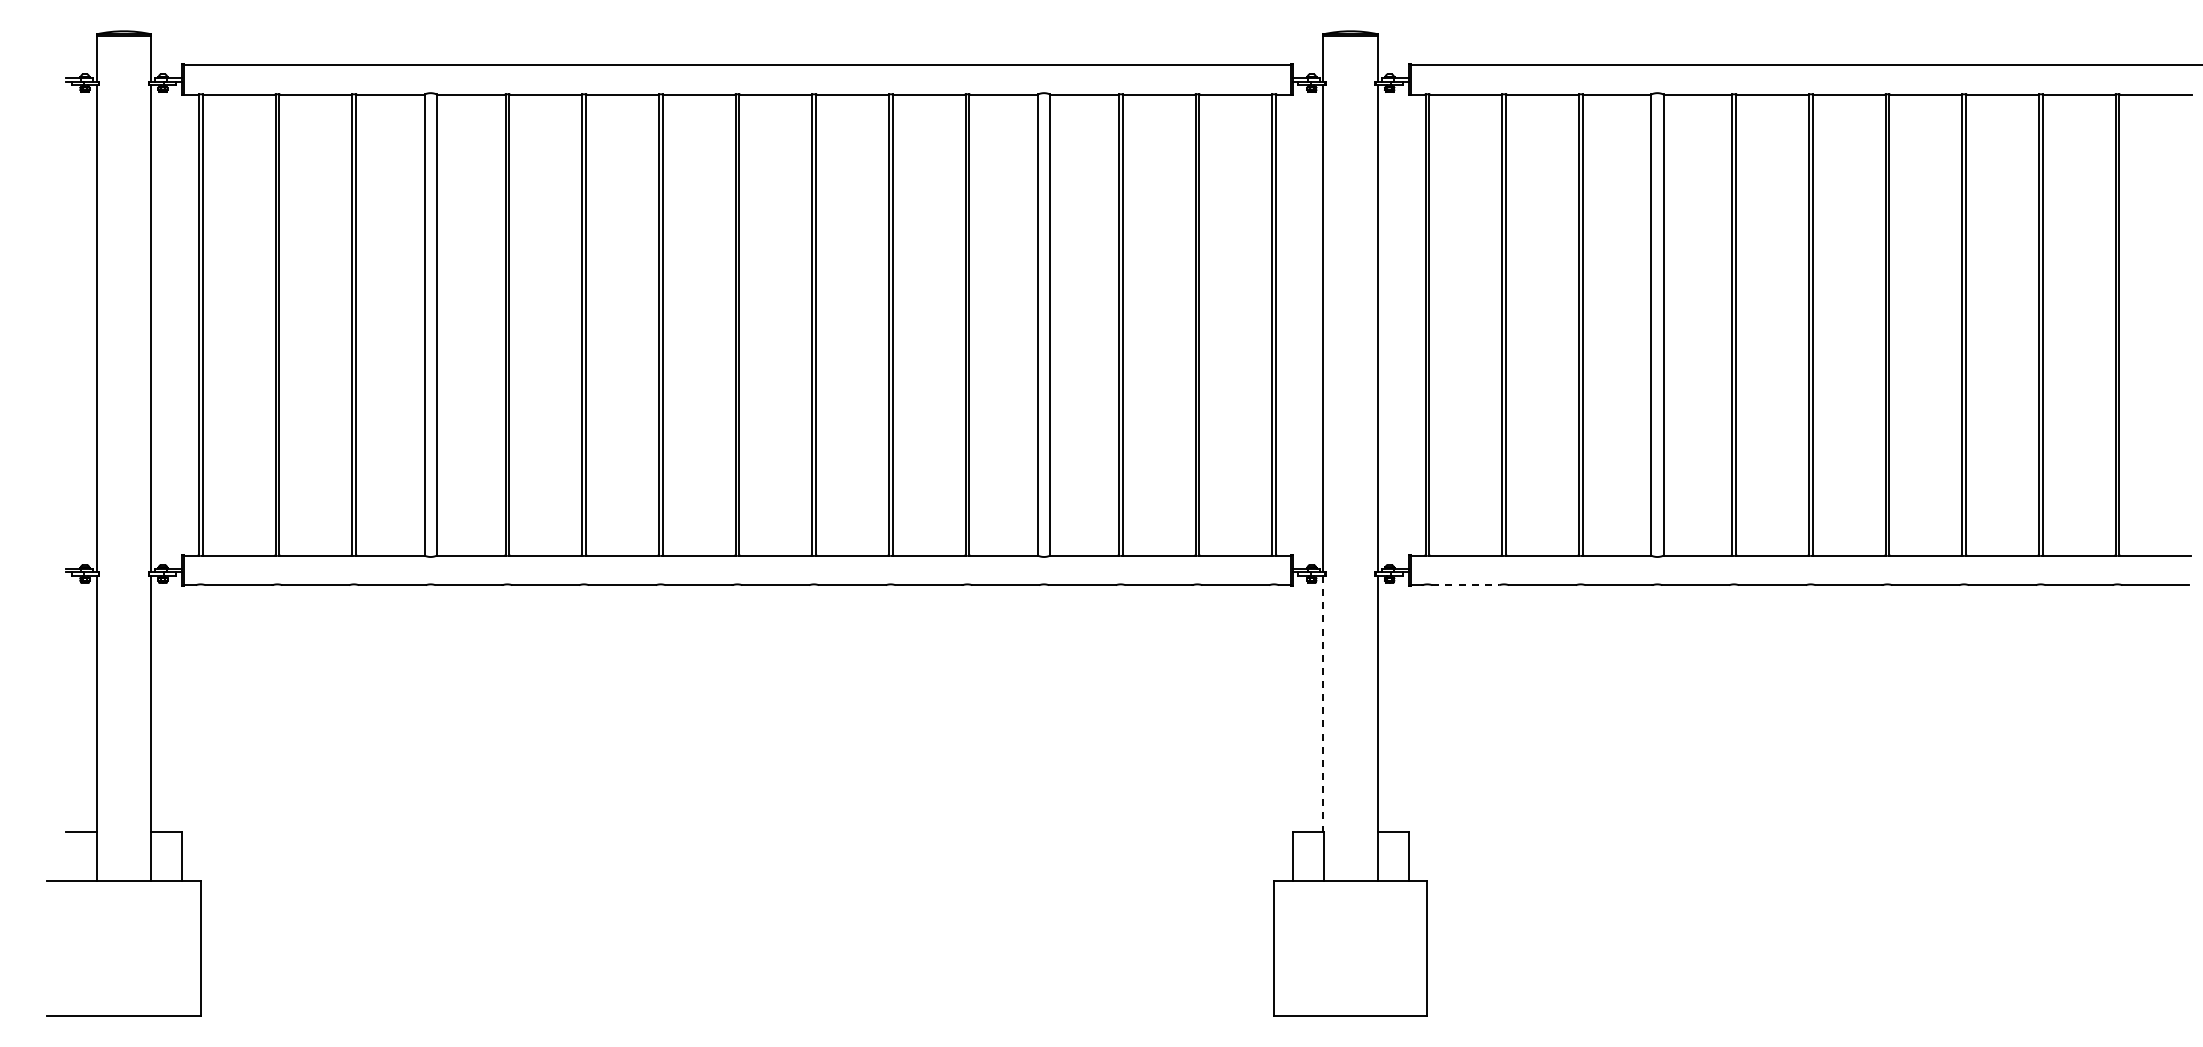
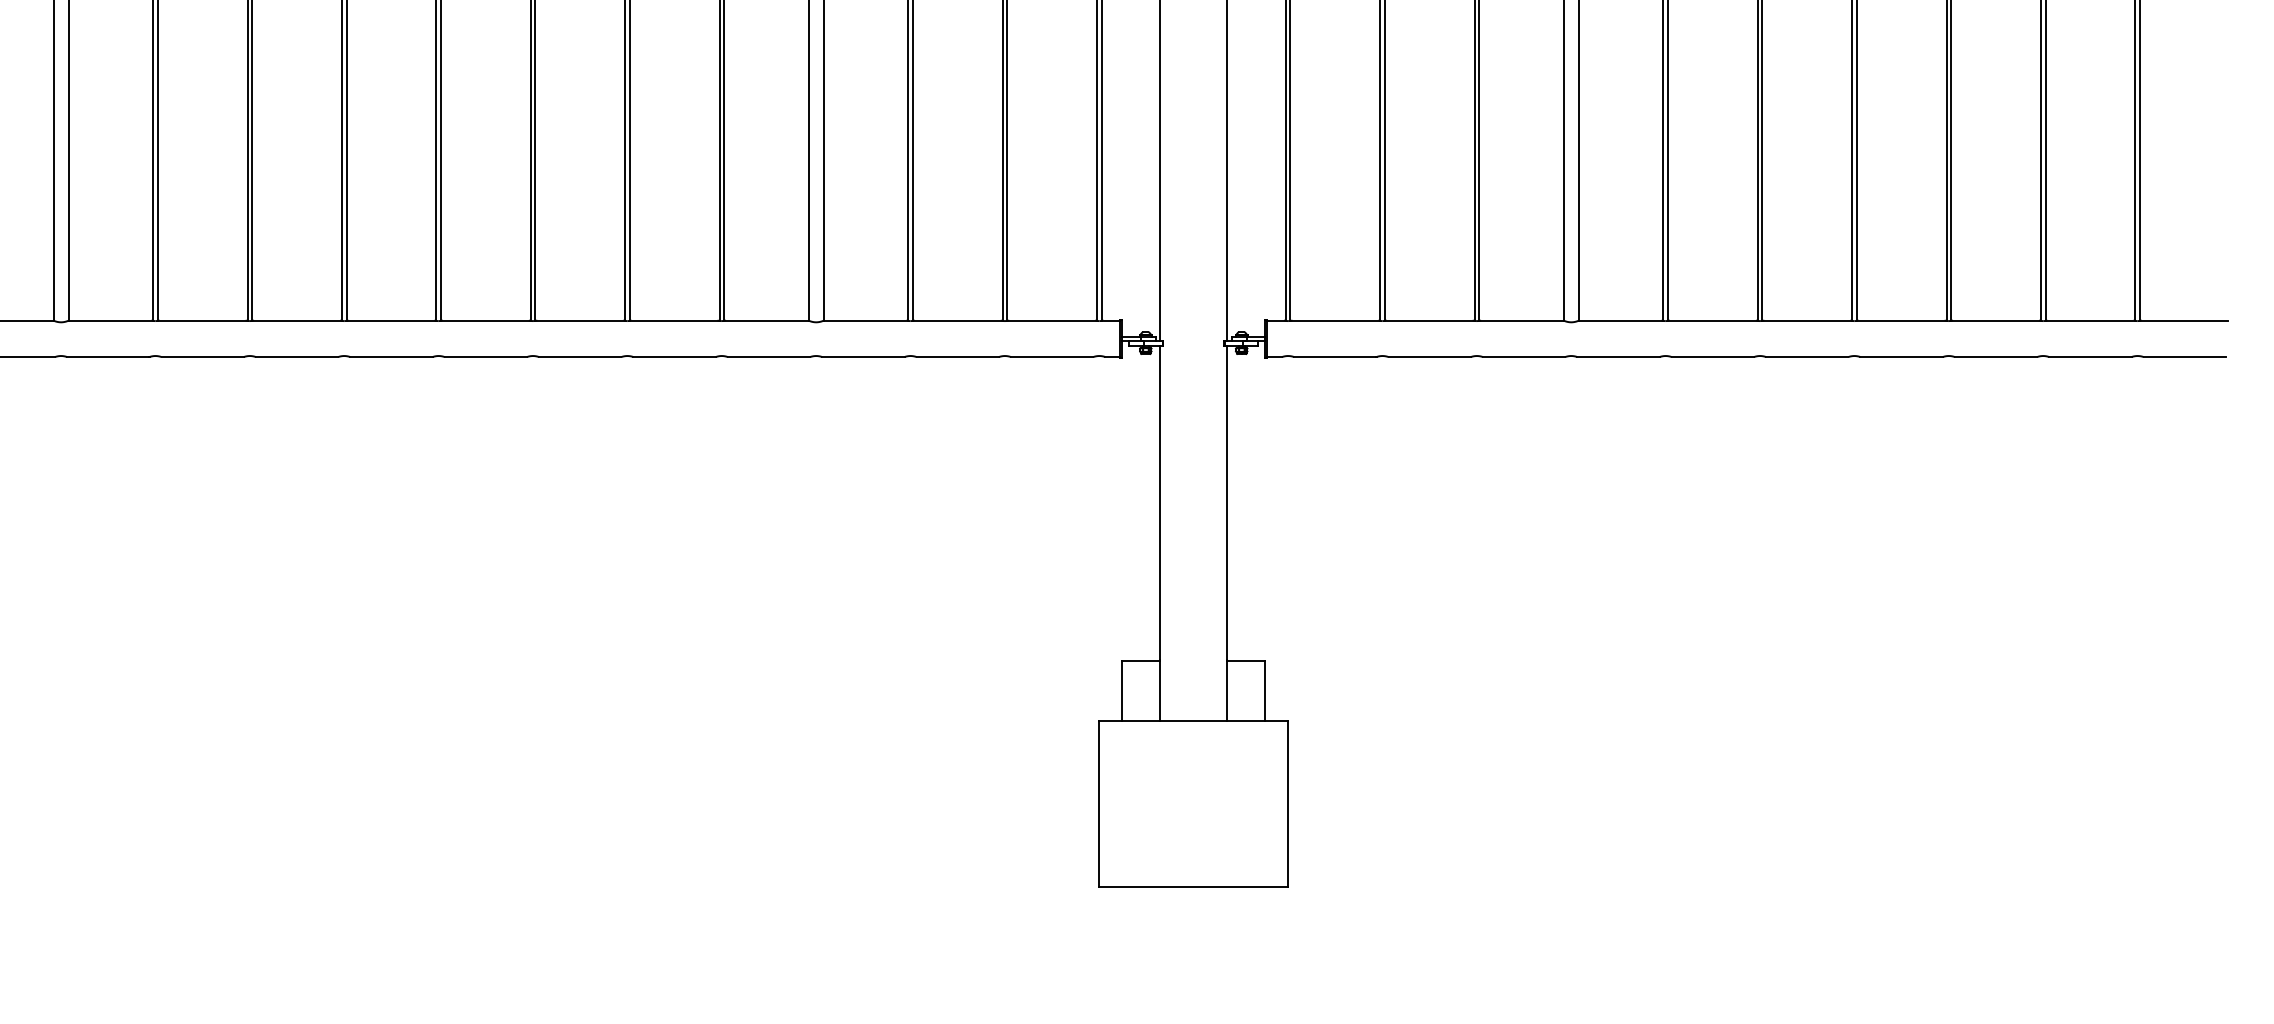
line: (1466, 585) -> (1336, 357), dashed -> solid
line: (1323, 703) -> (1160, 502), dashed -> solid

